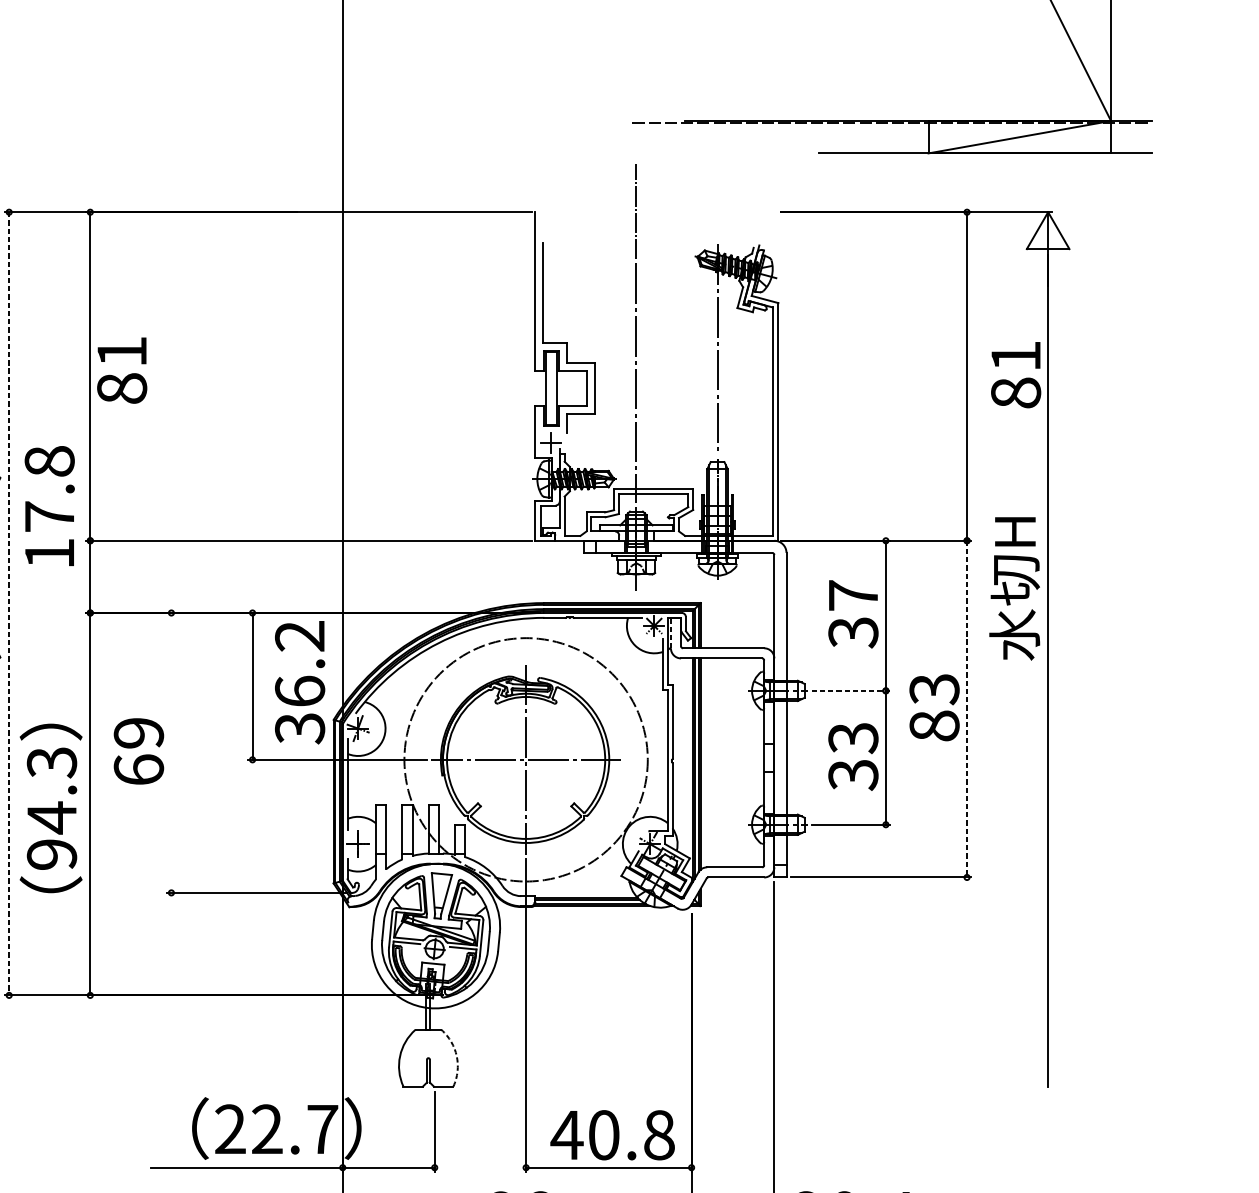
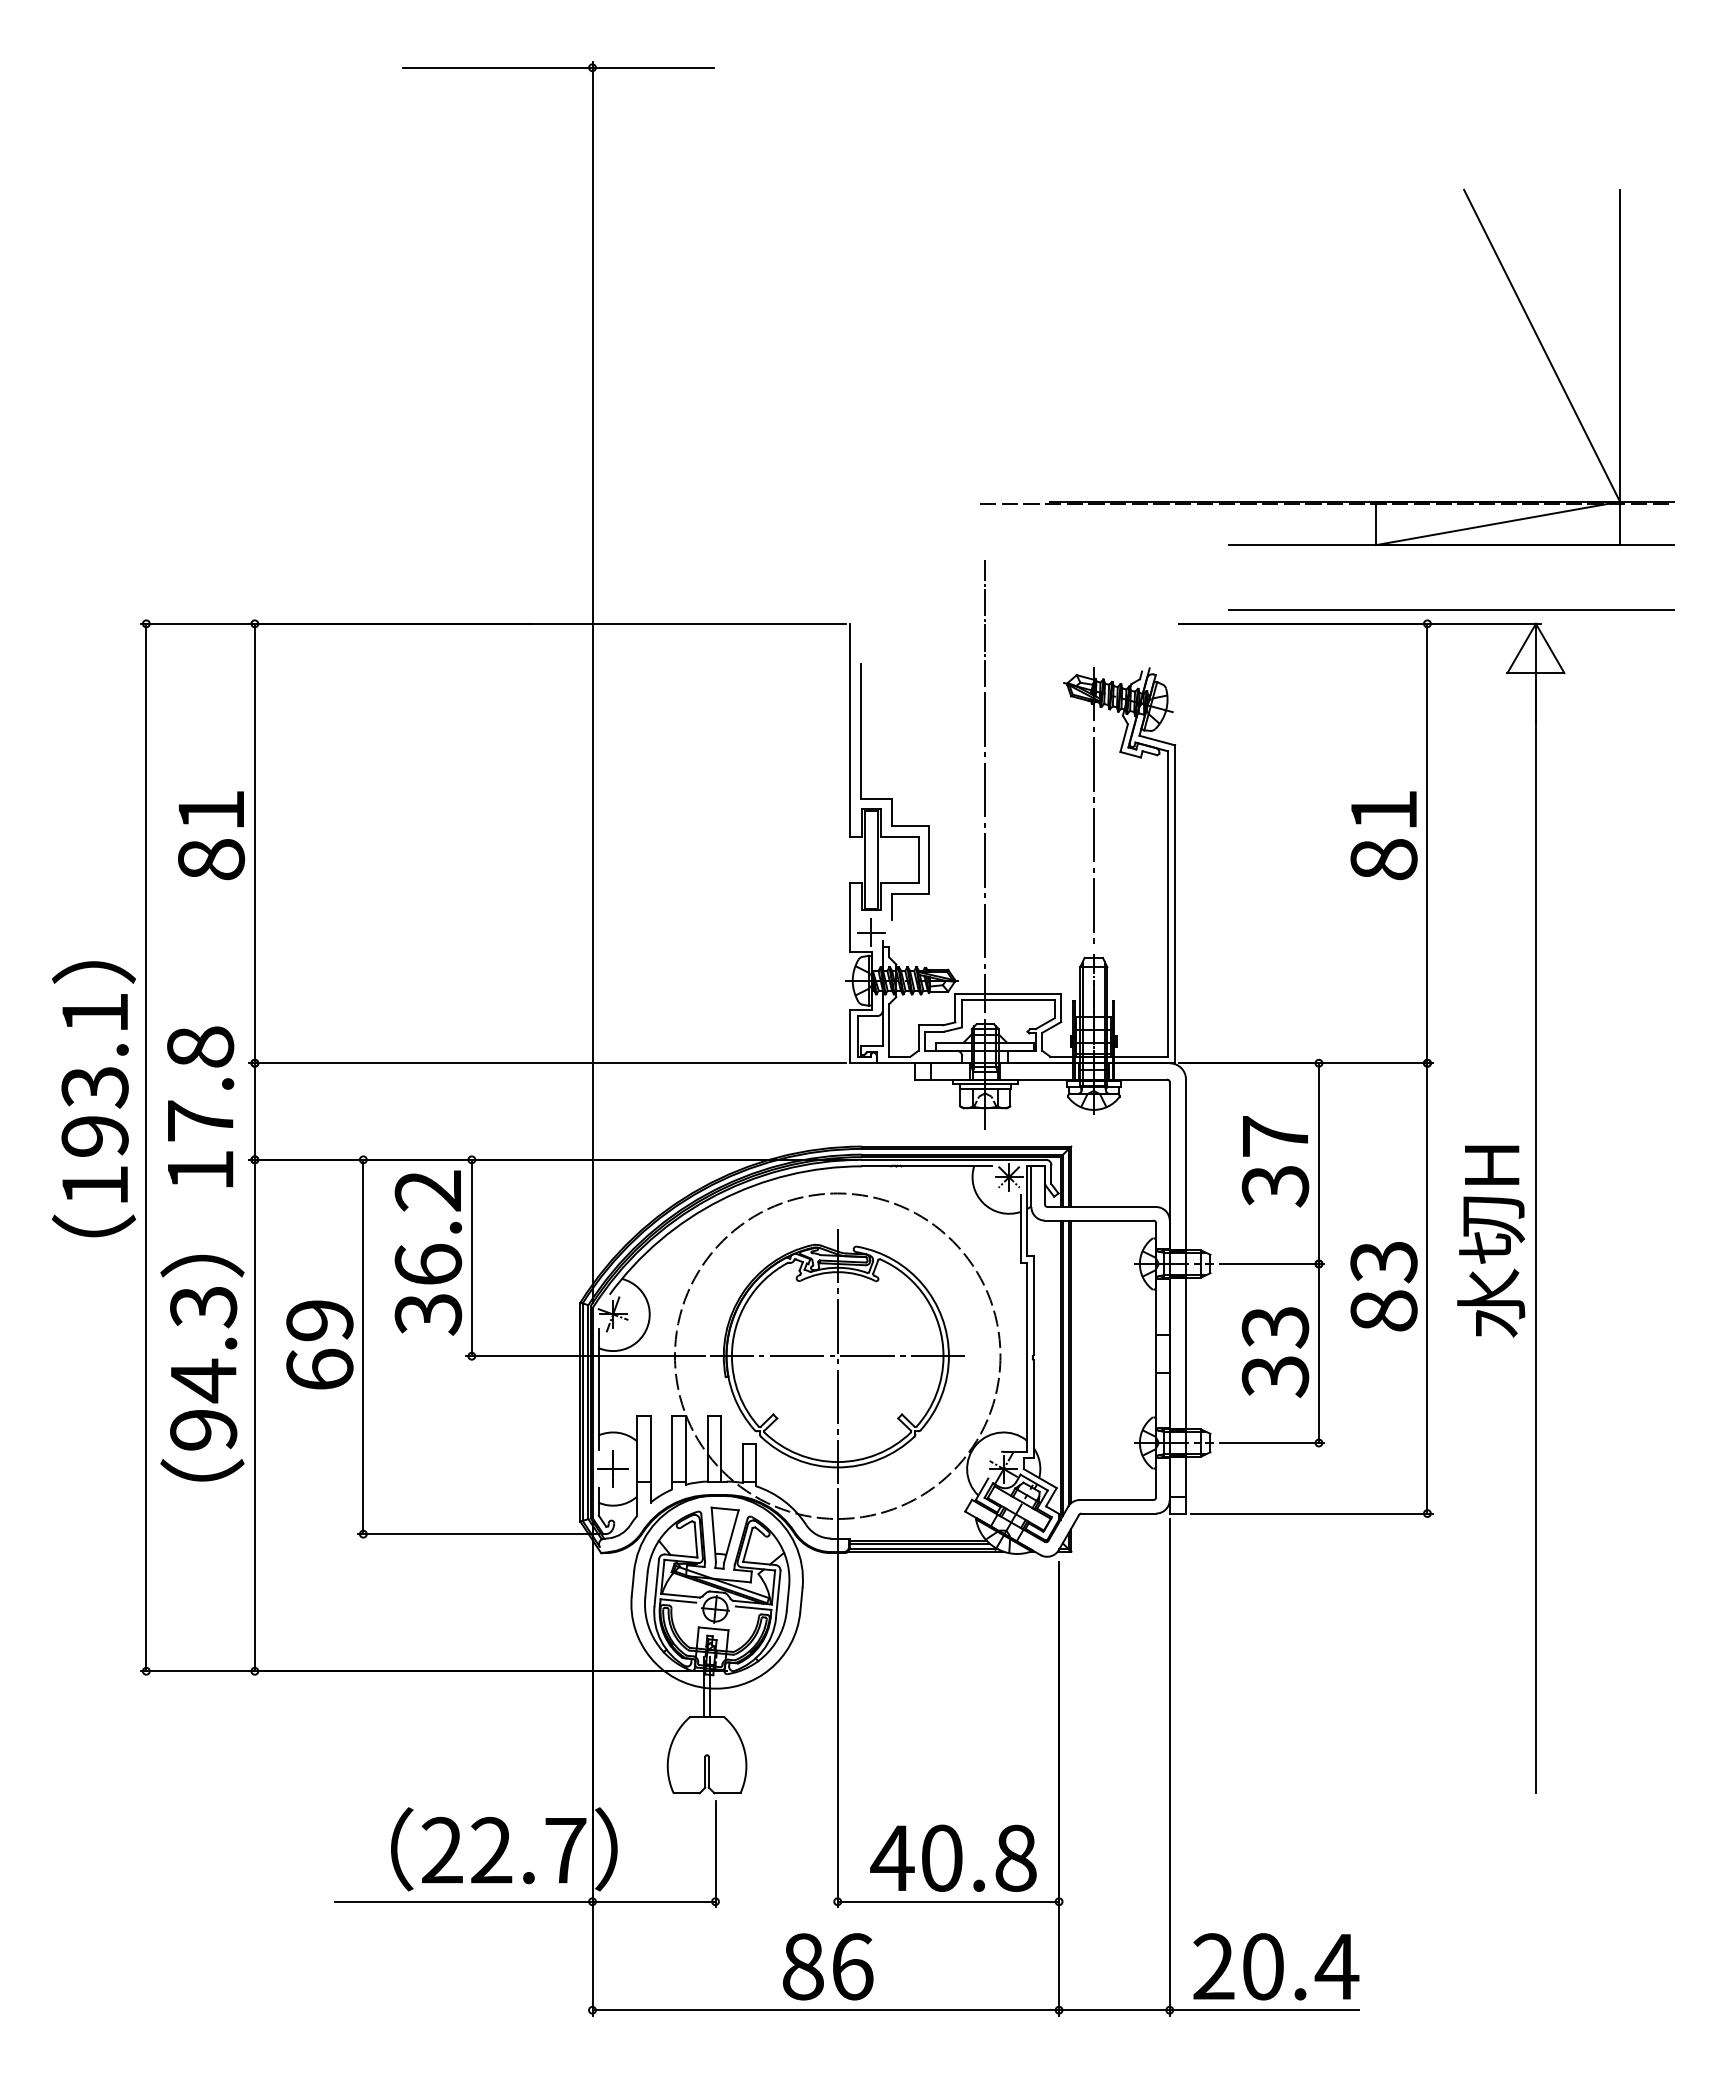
line: (985, 201) -> (1451, 609), added
text: (122, 370) -> (211, 835), moved
text: (1015, 374) -> (1383, 835), moved
text: (49, 505) -> (200, 1106), moved
text: (1014, 588) -> (1491, 1241), moved
line: (9, 603) -> (146, 1147), dashed -> solid
line: (670, 632) -> (1031, 1186), dashed -> solid
text: (300, 682) -> (428, 1252), moved
line: (851, 691) -> (1272, 1264), dashed -> solid
line: (967, 709) -> (1427, 1288), dashed -> solid
line: (171, 752) -> (363, 1346), added
text: (51, 807) -> (202, 1367), moved
arc: (457, 1056) -> (745, 1752), dashed -> solid

